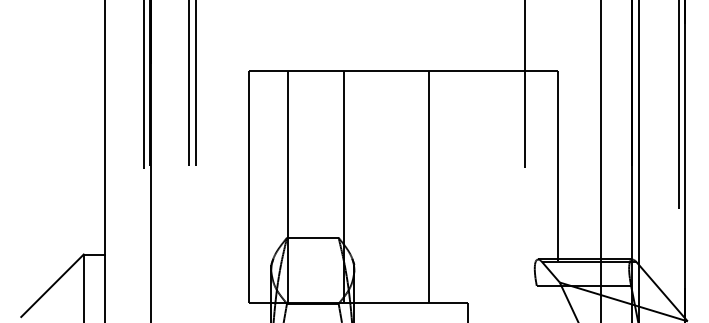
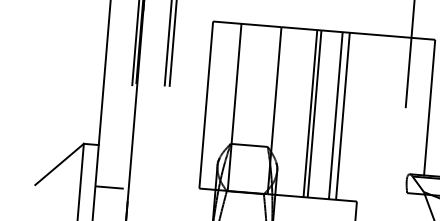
line: (393, 186) -> (310, 113), added
line: (399, 186) -> (314, 113), added
line: (439, 186) -> (343, 116), added
line: (124, 312) -> (109, 187), added

